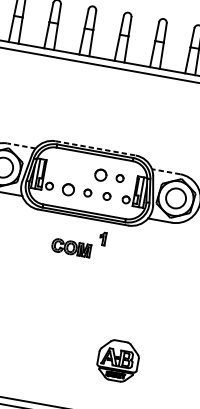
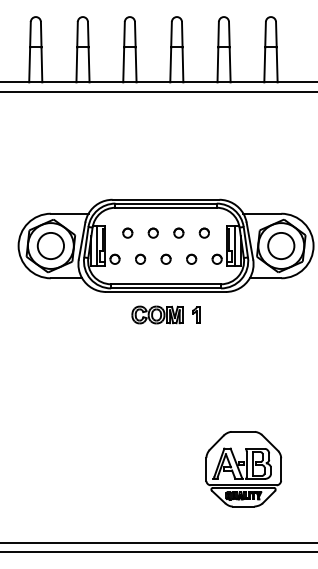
line: (21, 145) -> (69, 213), dashed -> solid
line: (96, 148) -> (166, 199), dashed -> solid
part: (62, 167) -> (127, 232), added
part: (81, 171) -> (152, 232), added
line: (166, 171) -> (262, 213), dashed -> solid
part: (100, 174) -> (178, 232), size x0.62
part: (68, 189) -> (140, 258), size x0.62
part: (71, 247) -> (157, 314), moved
part: (117, 361) -> (243, 469), size x1.43

